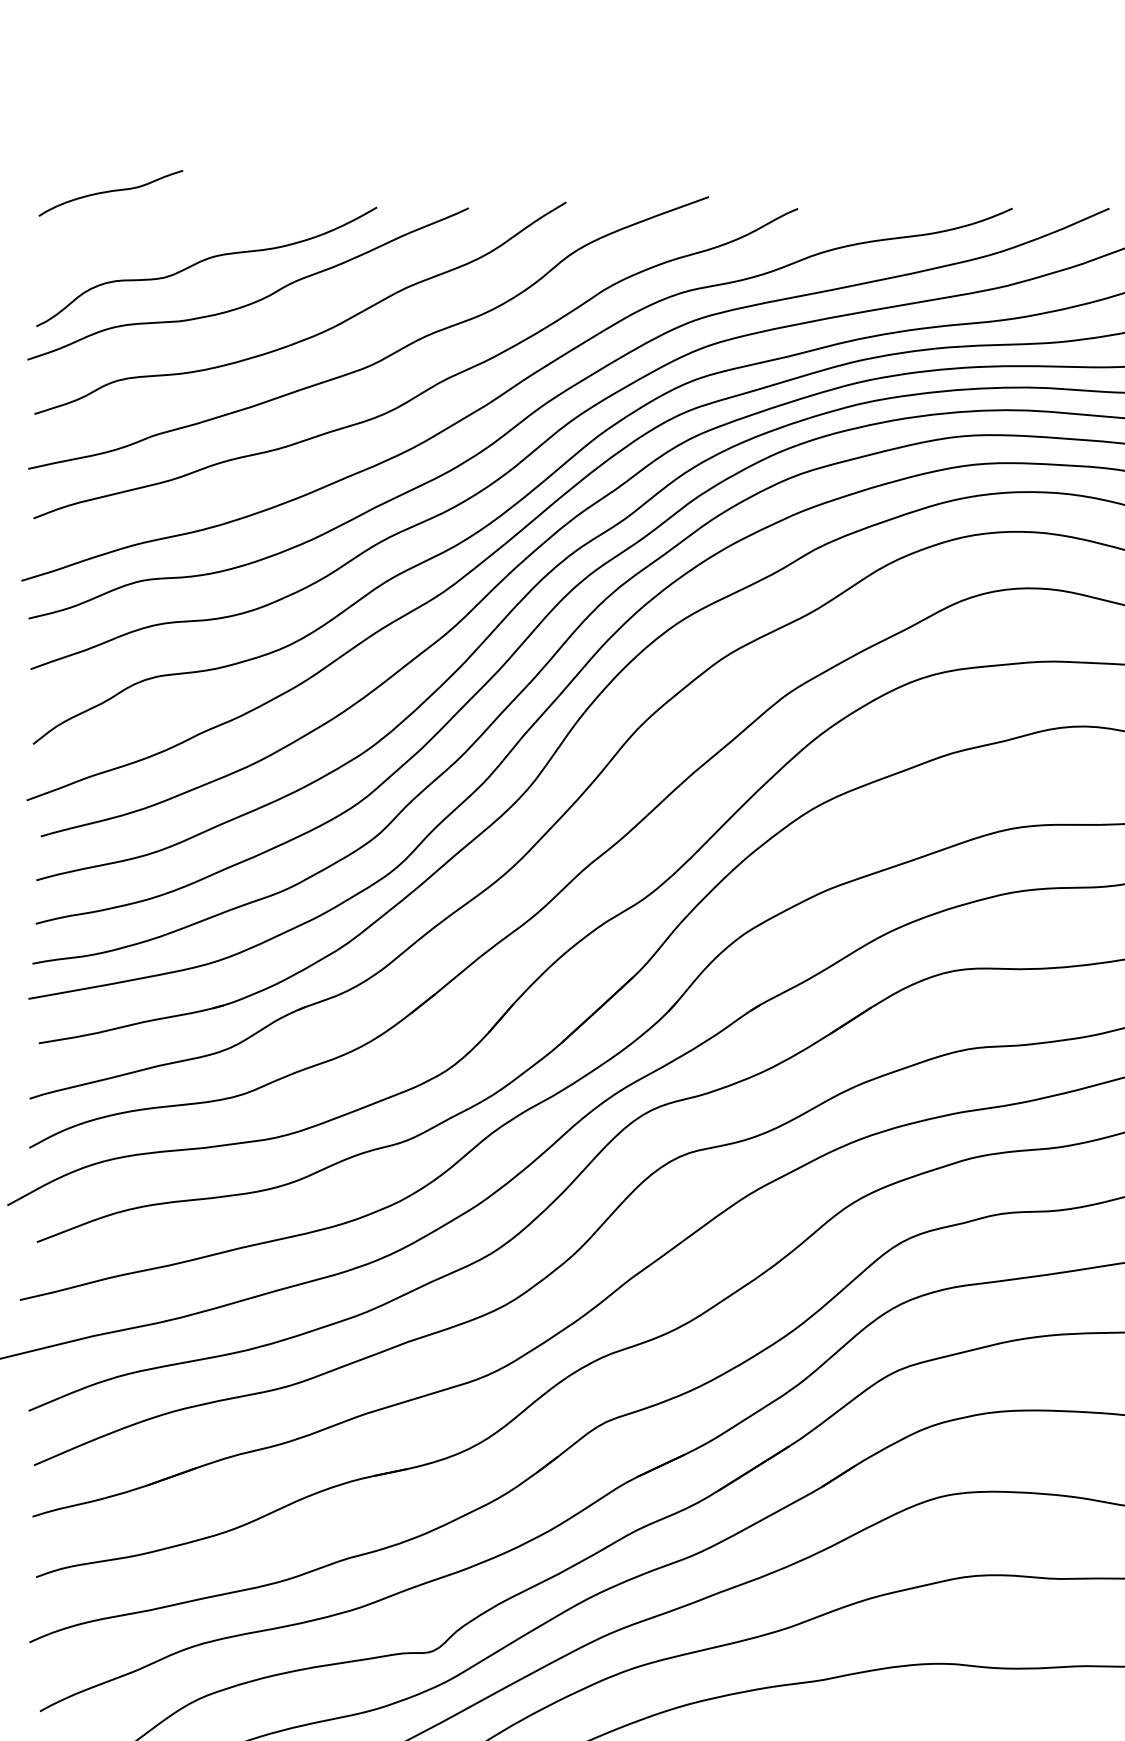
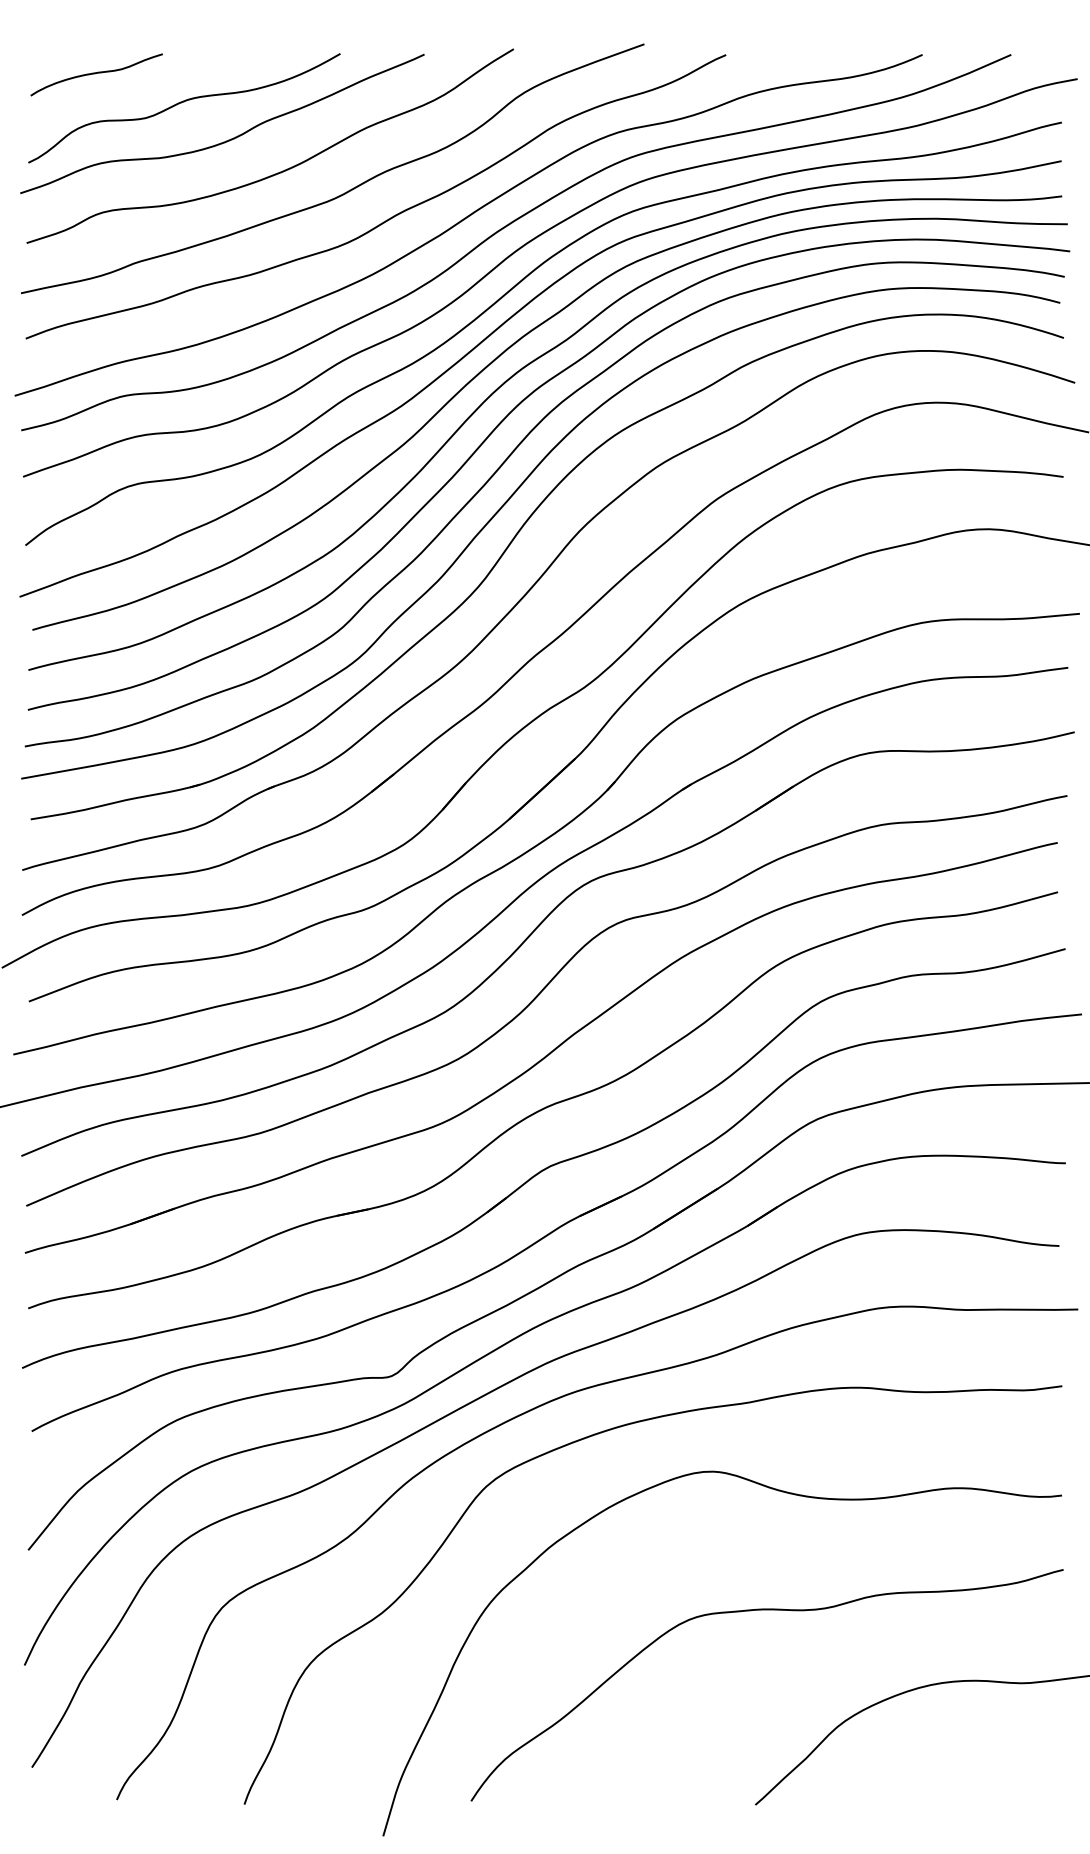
curve: (110, 191) -> (96, 73), moved

